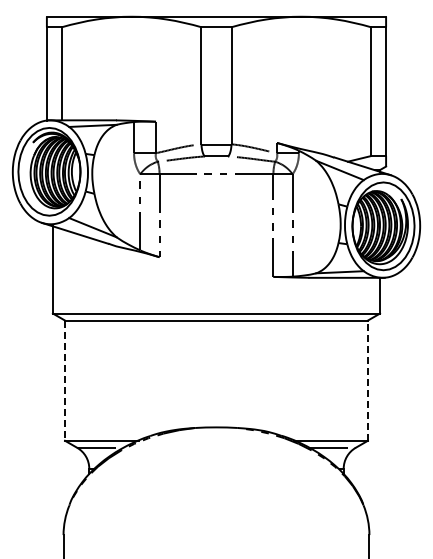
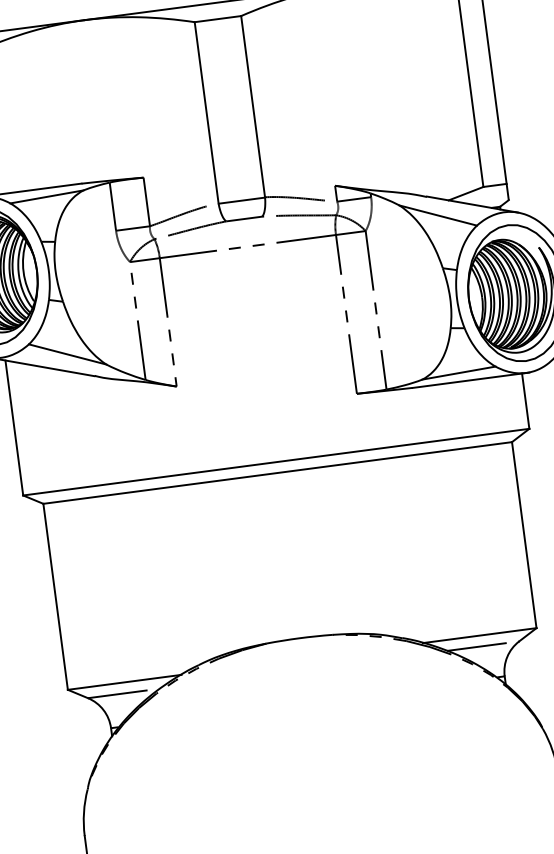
line: (367, 380) -> (523, 534), dashed -> solid
line: (65, 381) -> (56, 598), dashed -> solid

